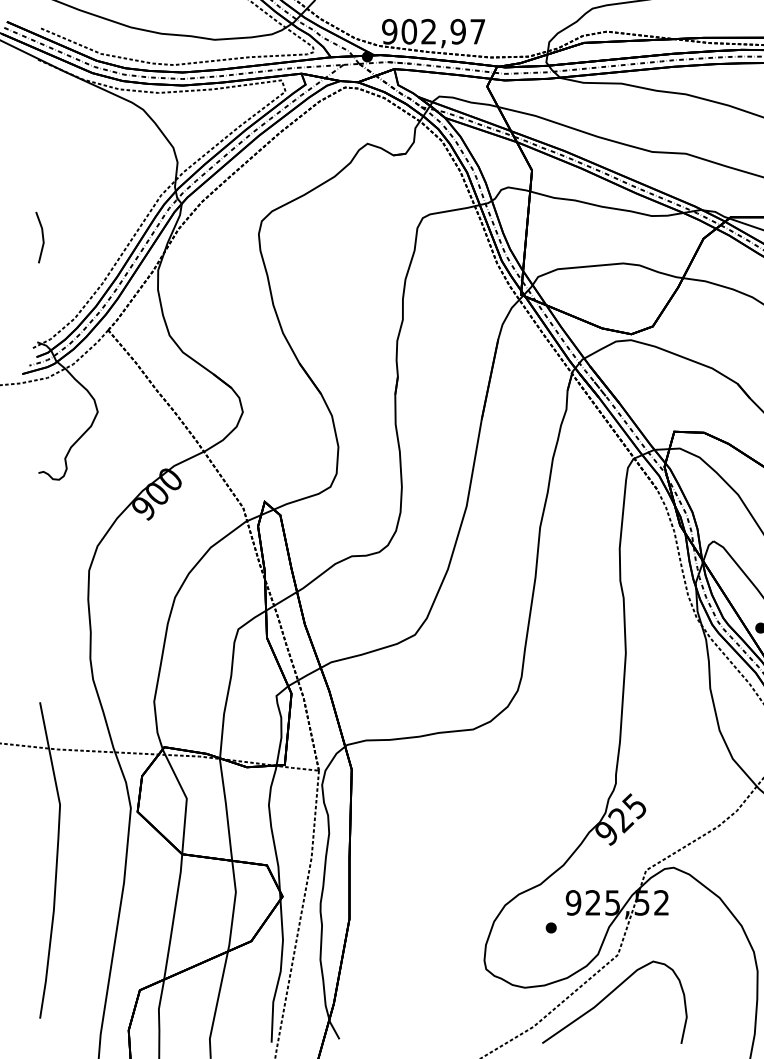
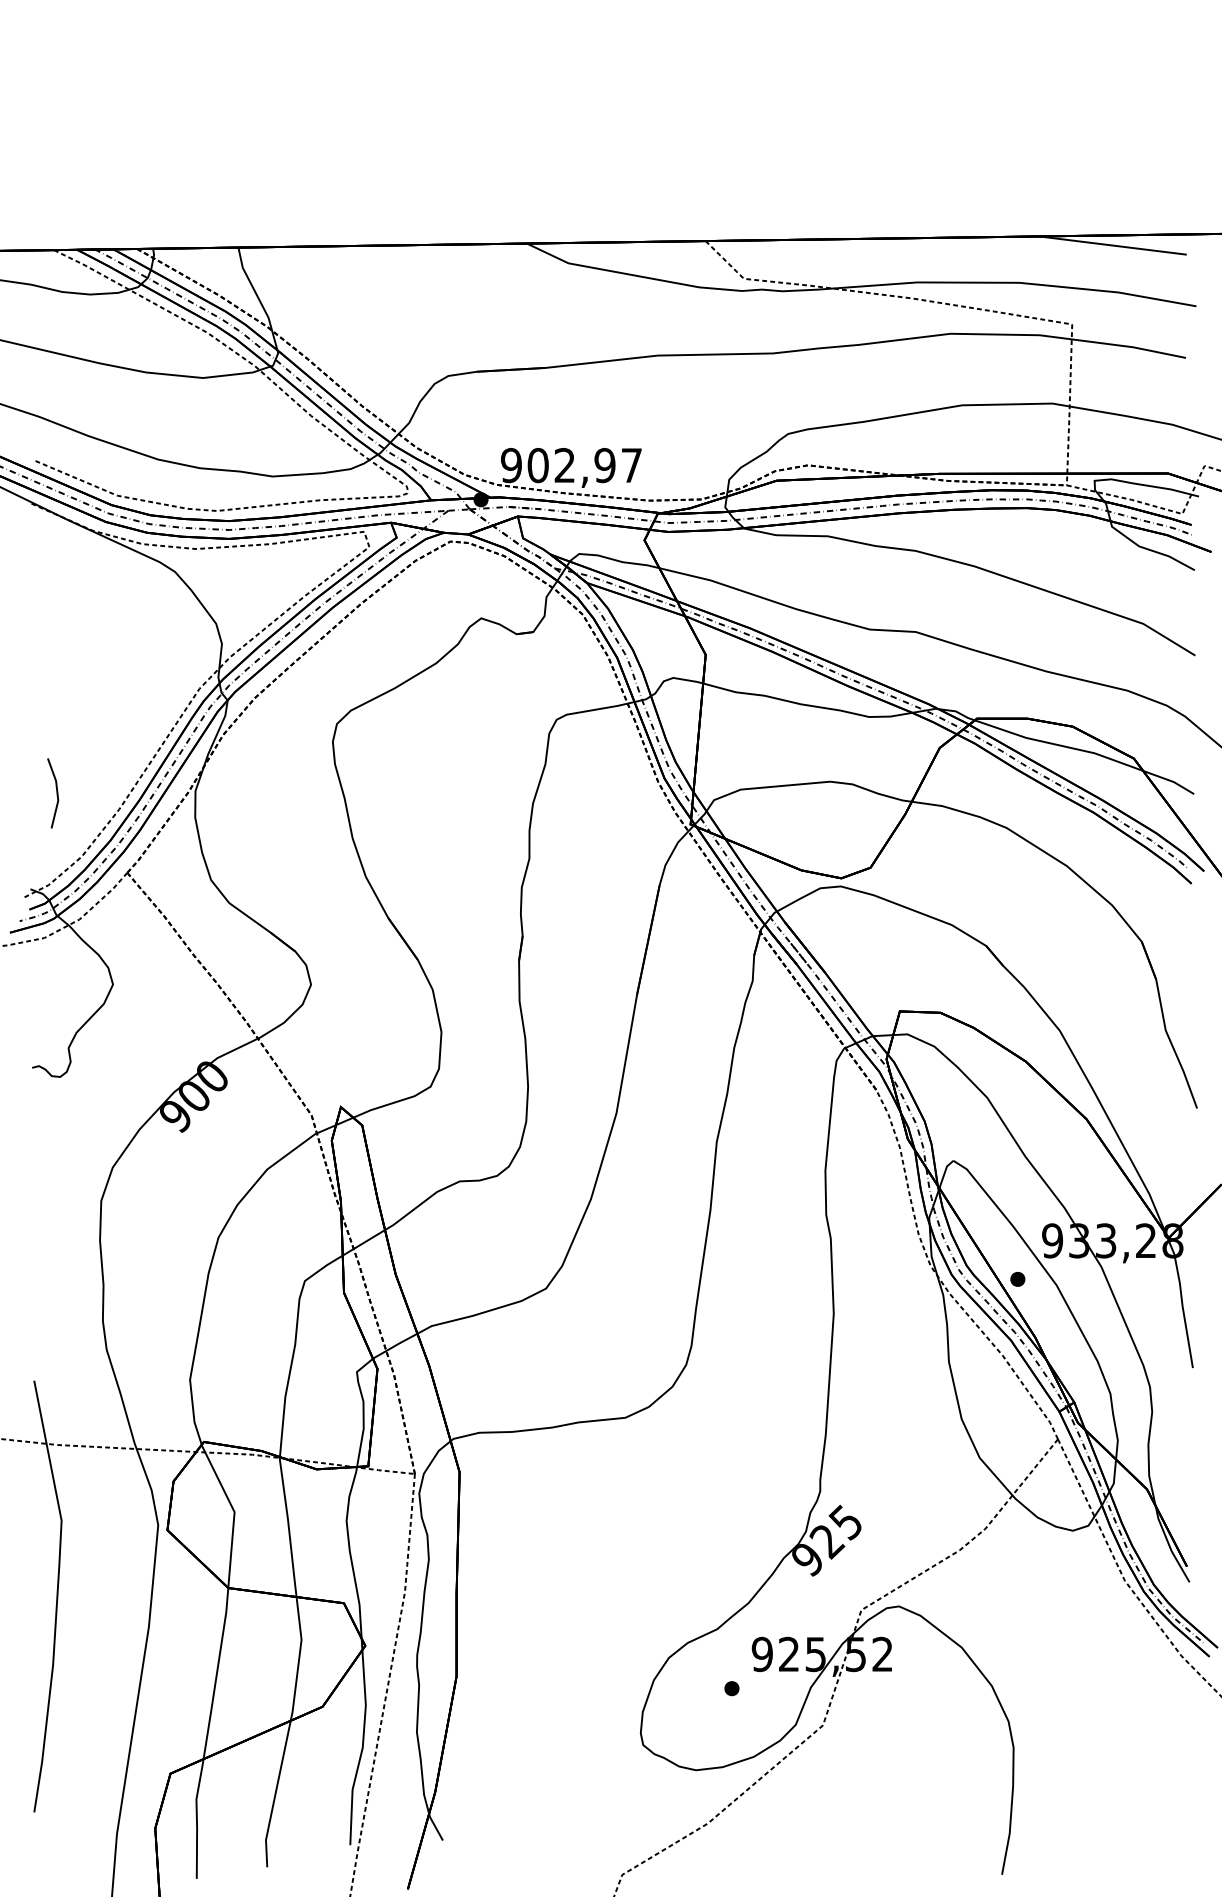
line: (42, 237) -> (56, 793), moved
curve: (608, 995) -> (810, 1781), removed

